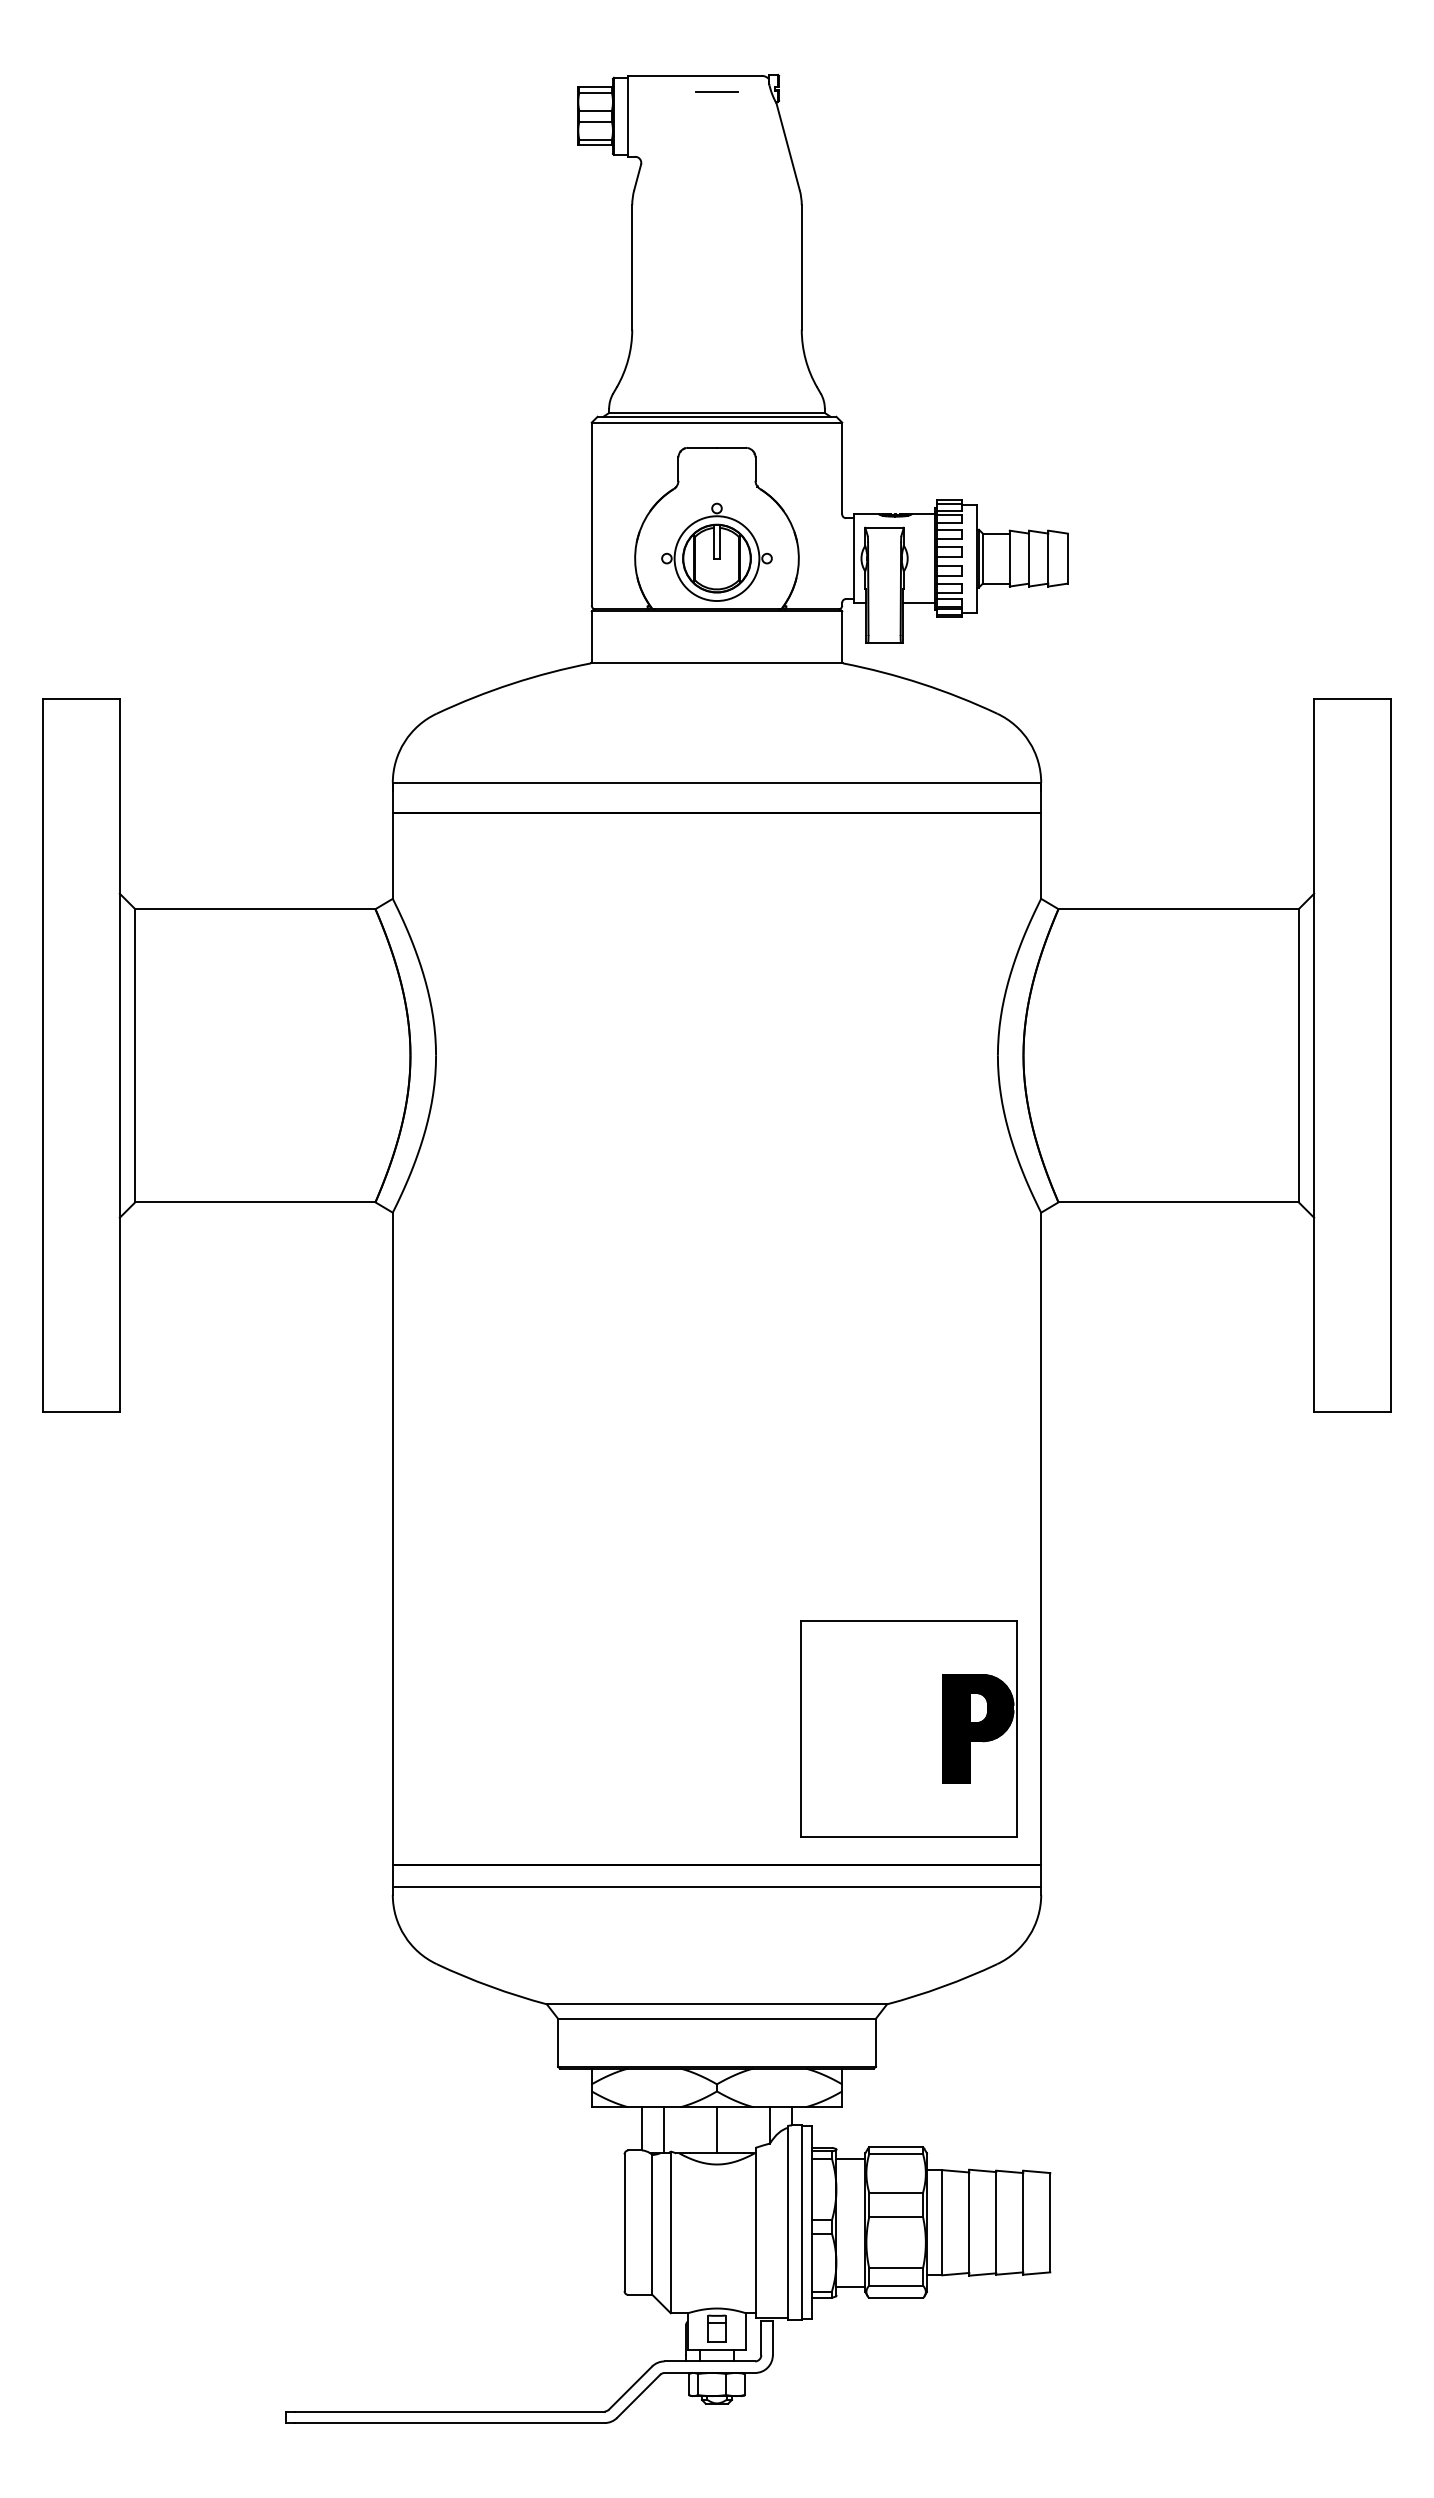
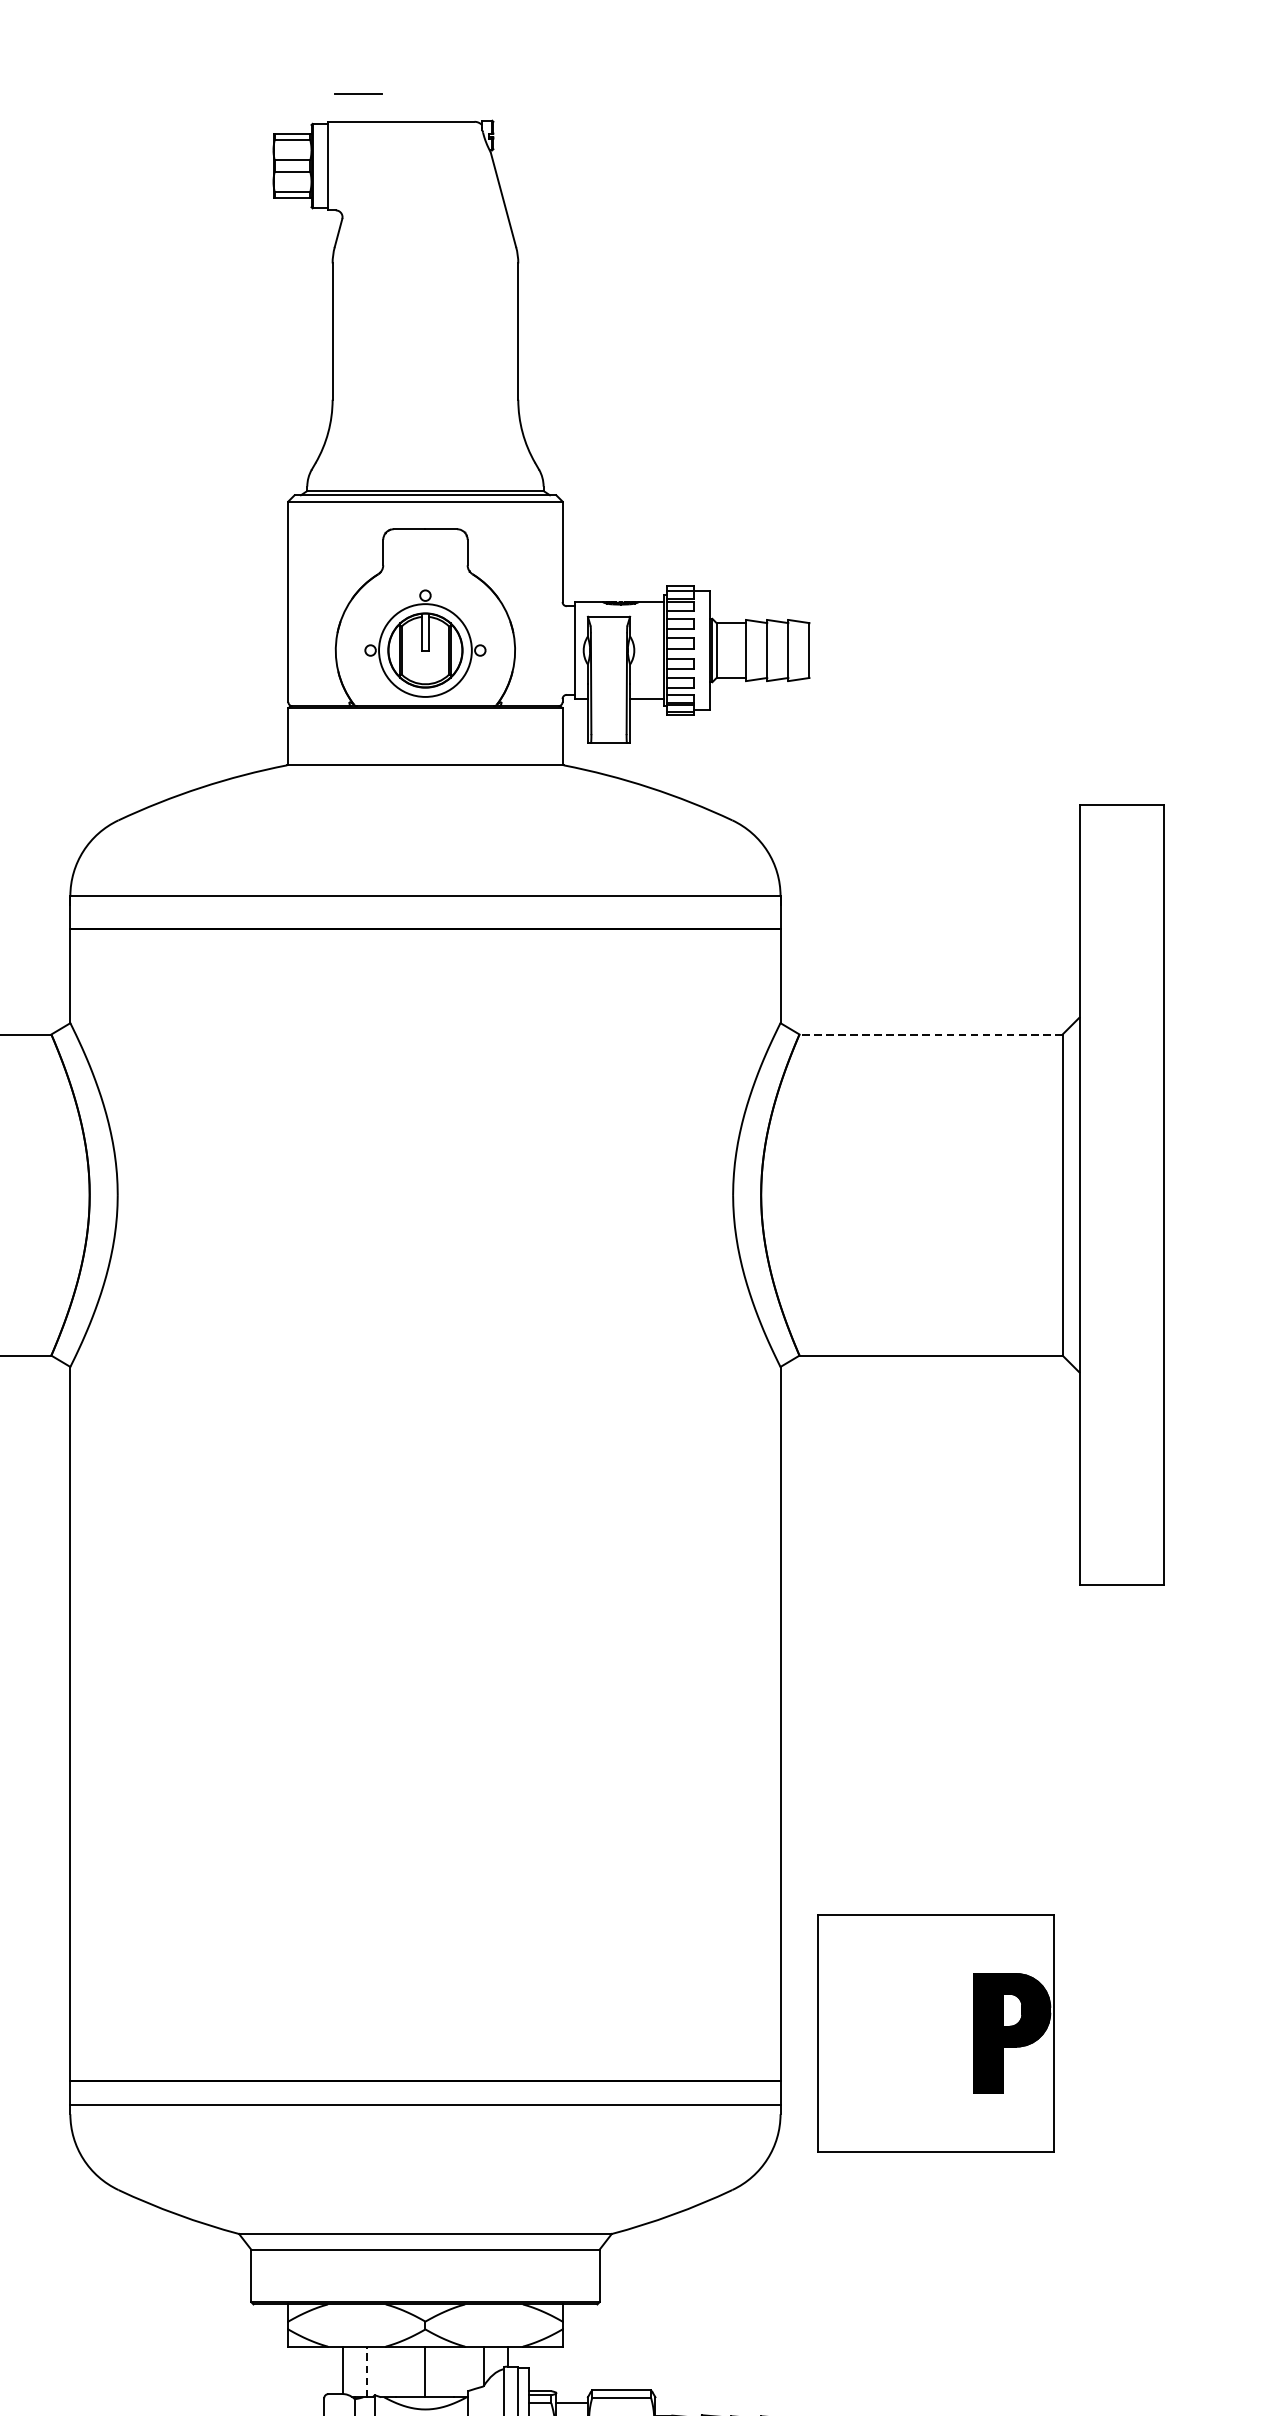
line: (716, 91) -> (358, 93), moved
line: (1178, 909) -> (930, 1034), solid -> dashed
part: (908, 1728) -> (935, 2032), moved
line: (663, 2129) -> (366, 2371), solid -> dashed

